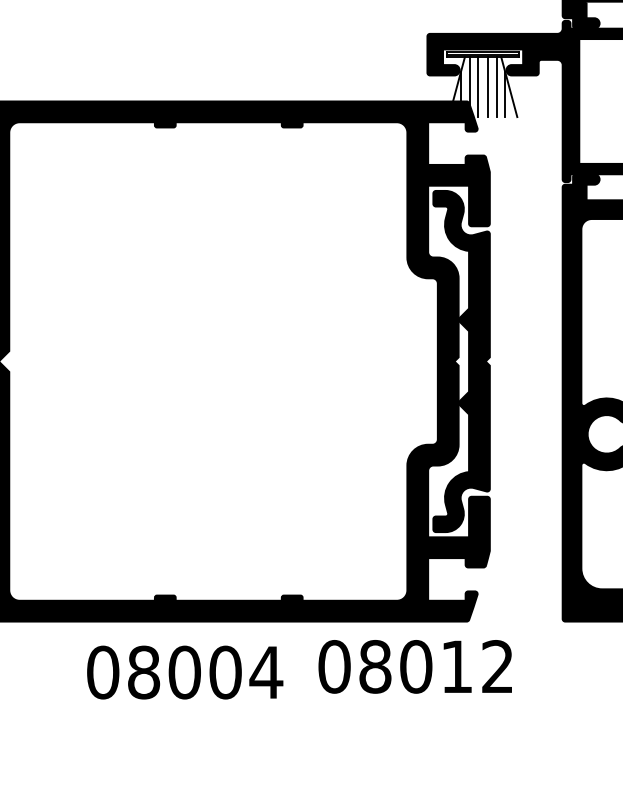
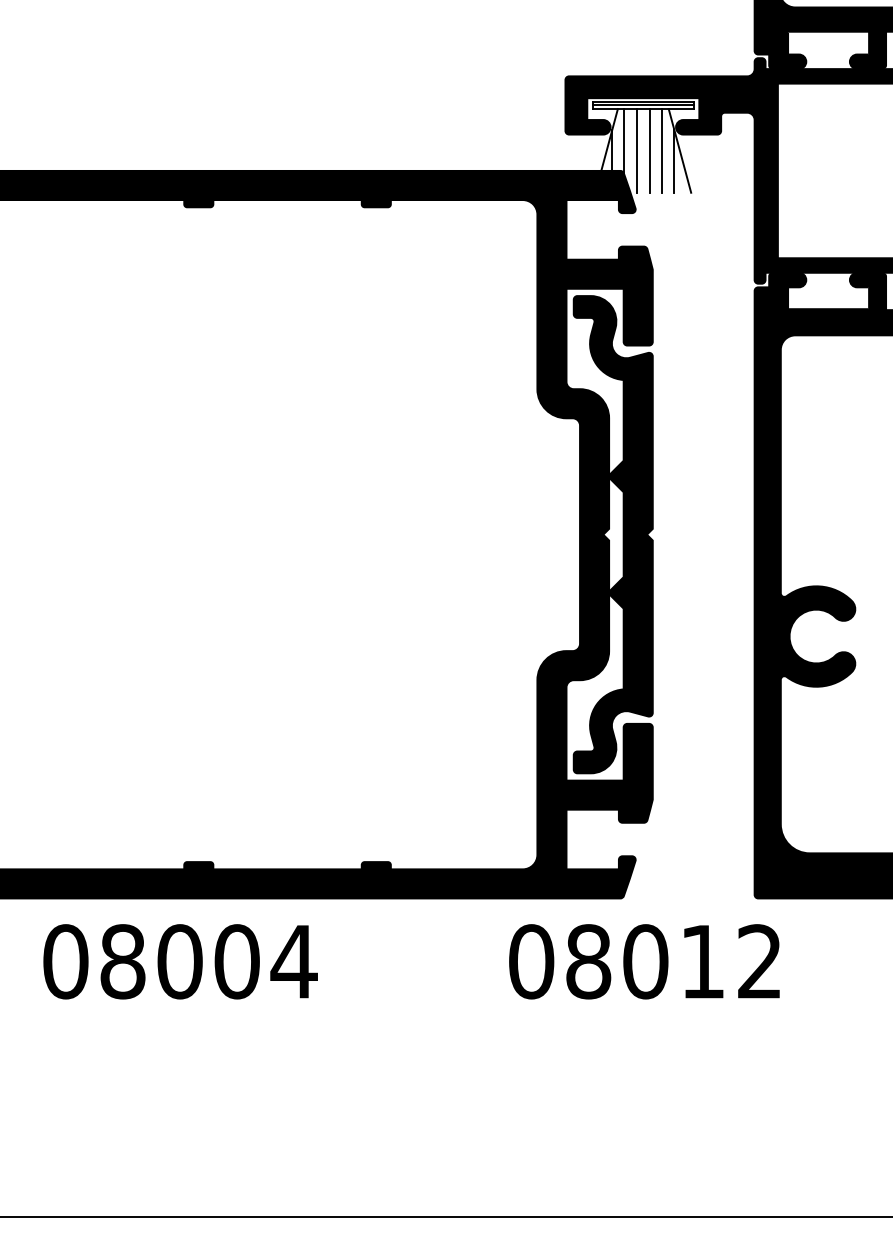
text: (415, 666) -> (644, 961), moved
text: (185, 672) -> (180, 961), moved

